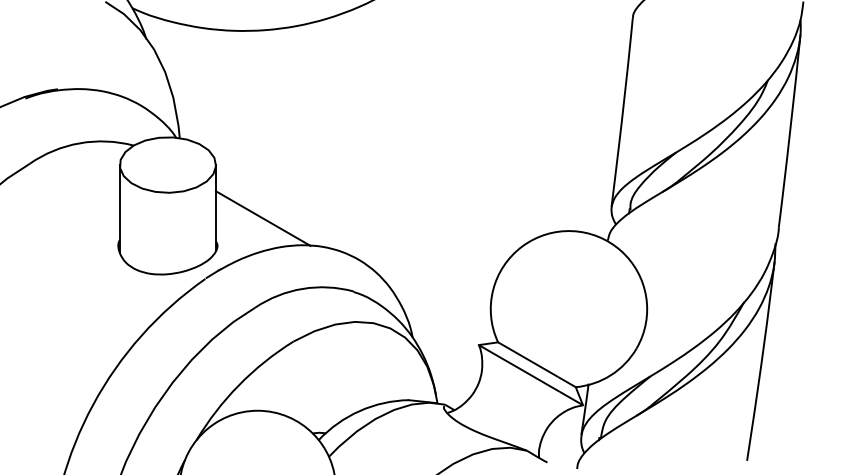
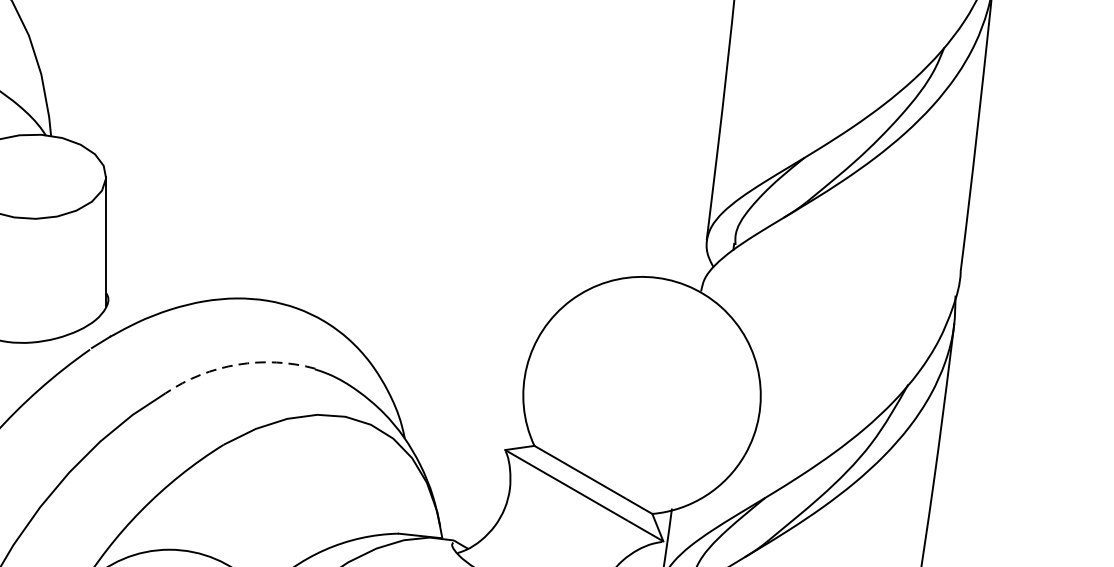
line: (263, 218) -> (178, 257), removed
arc: (302, 288) -> (237, 364), solid -> dashed

